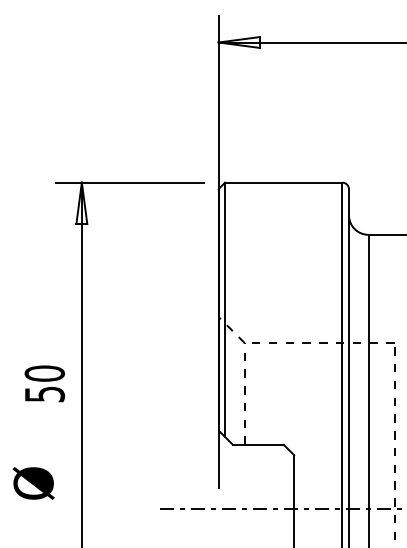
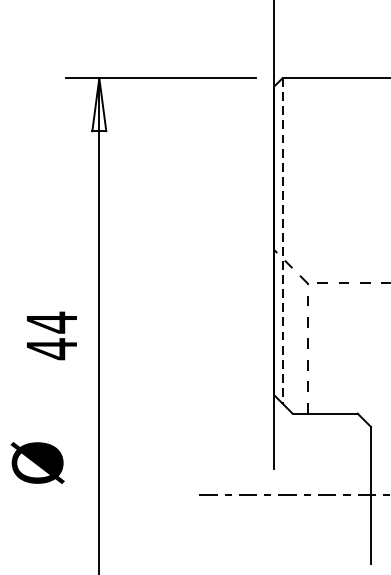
line: (225, 310) -> (283, 241), solid -> dashed
text: (44, 384) -> (51, 336), 50 -> 44

